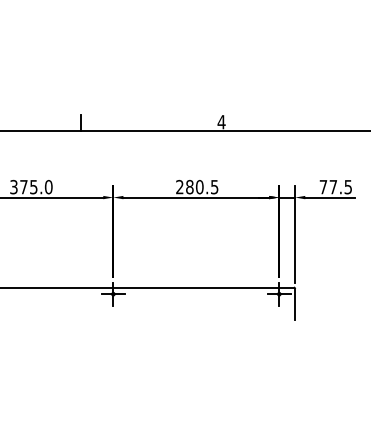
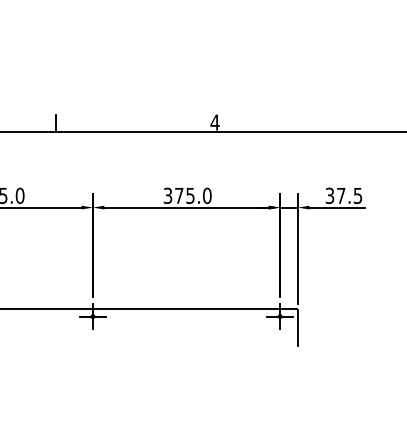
text: (197, 186) -> (187, 195), 280.5 -> 375.0
text: (323, 186) -> (330, 195), 77.5 -> 37.5

